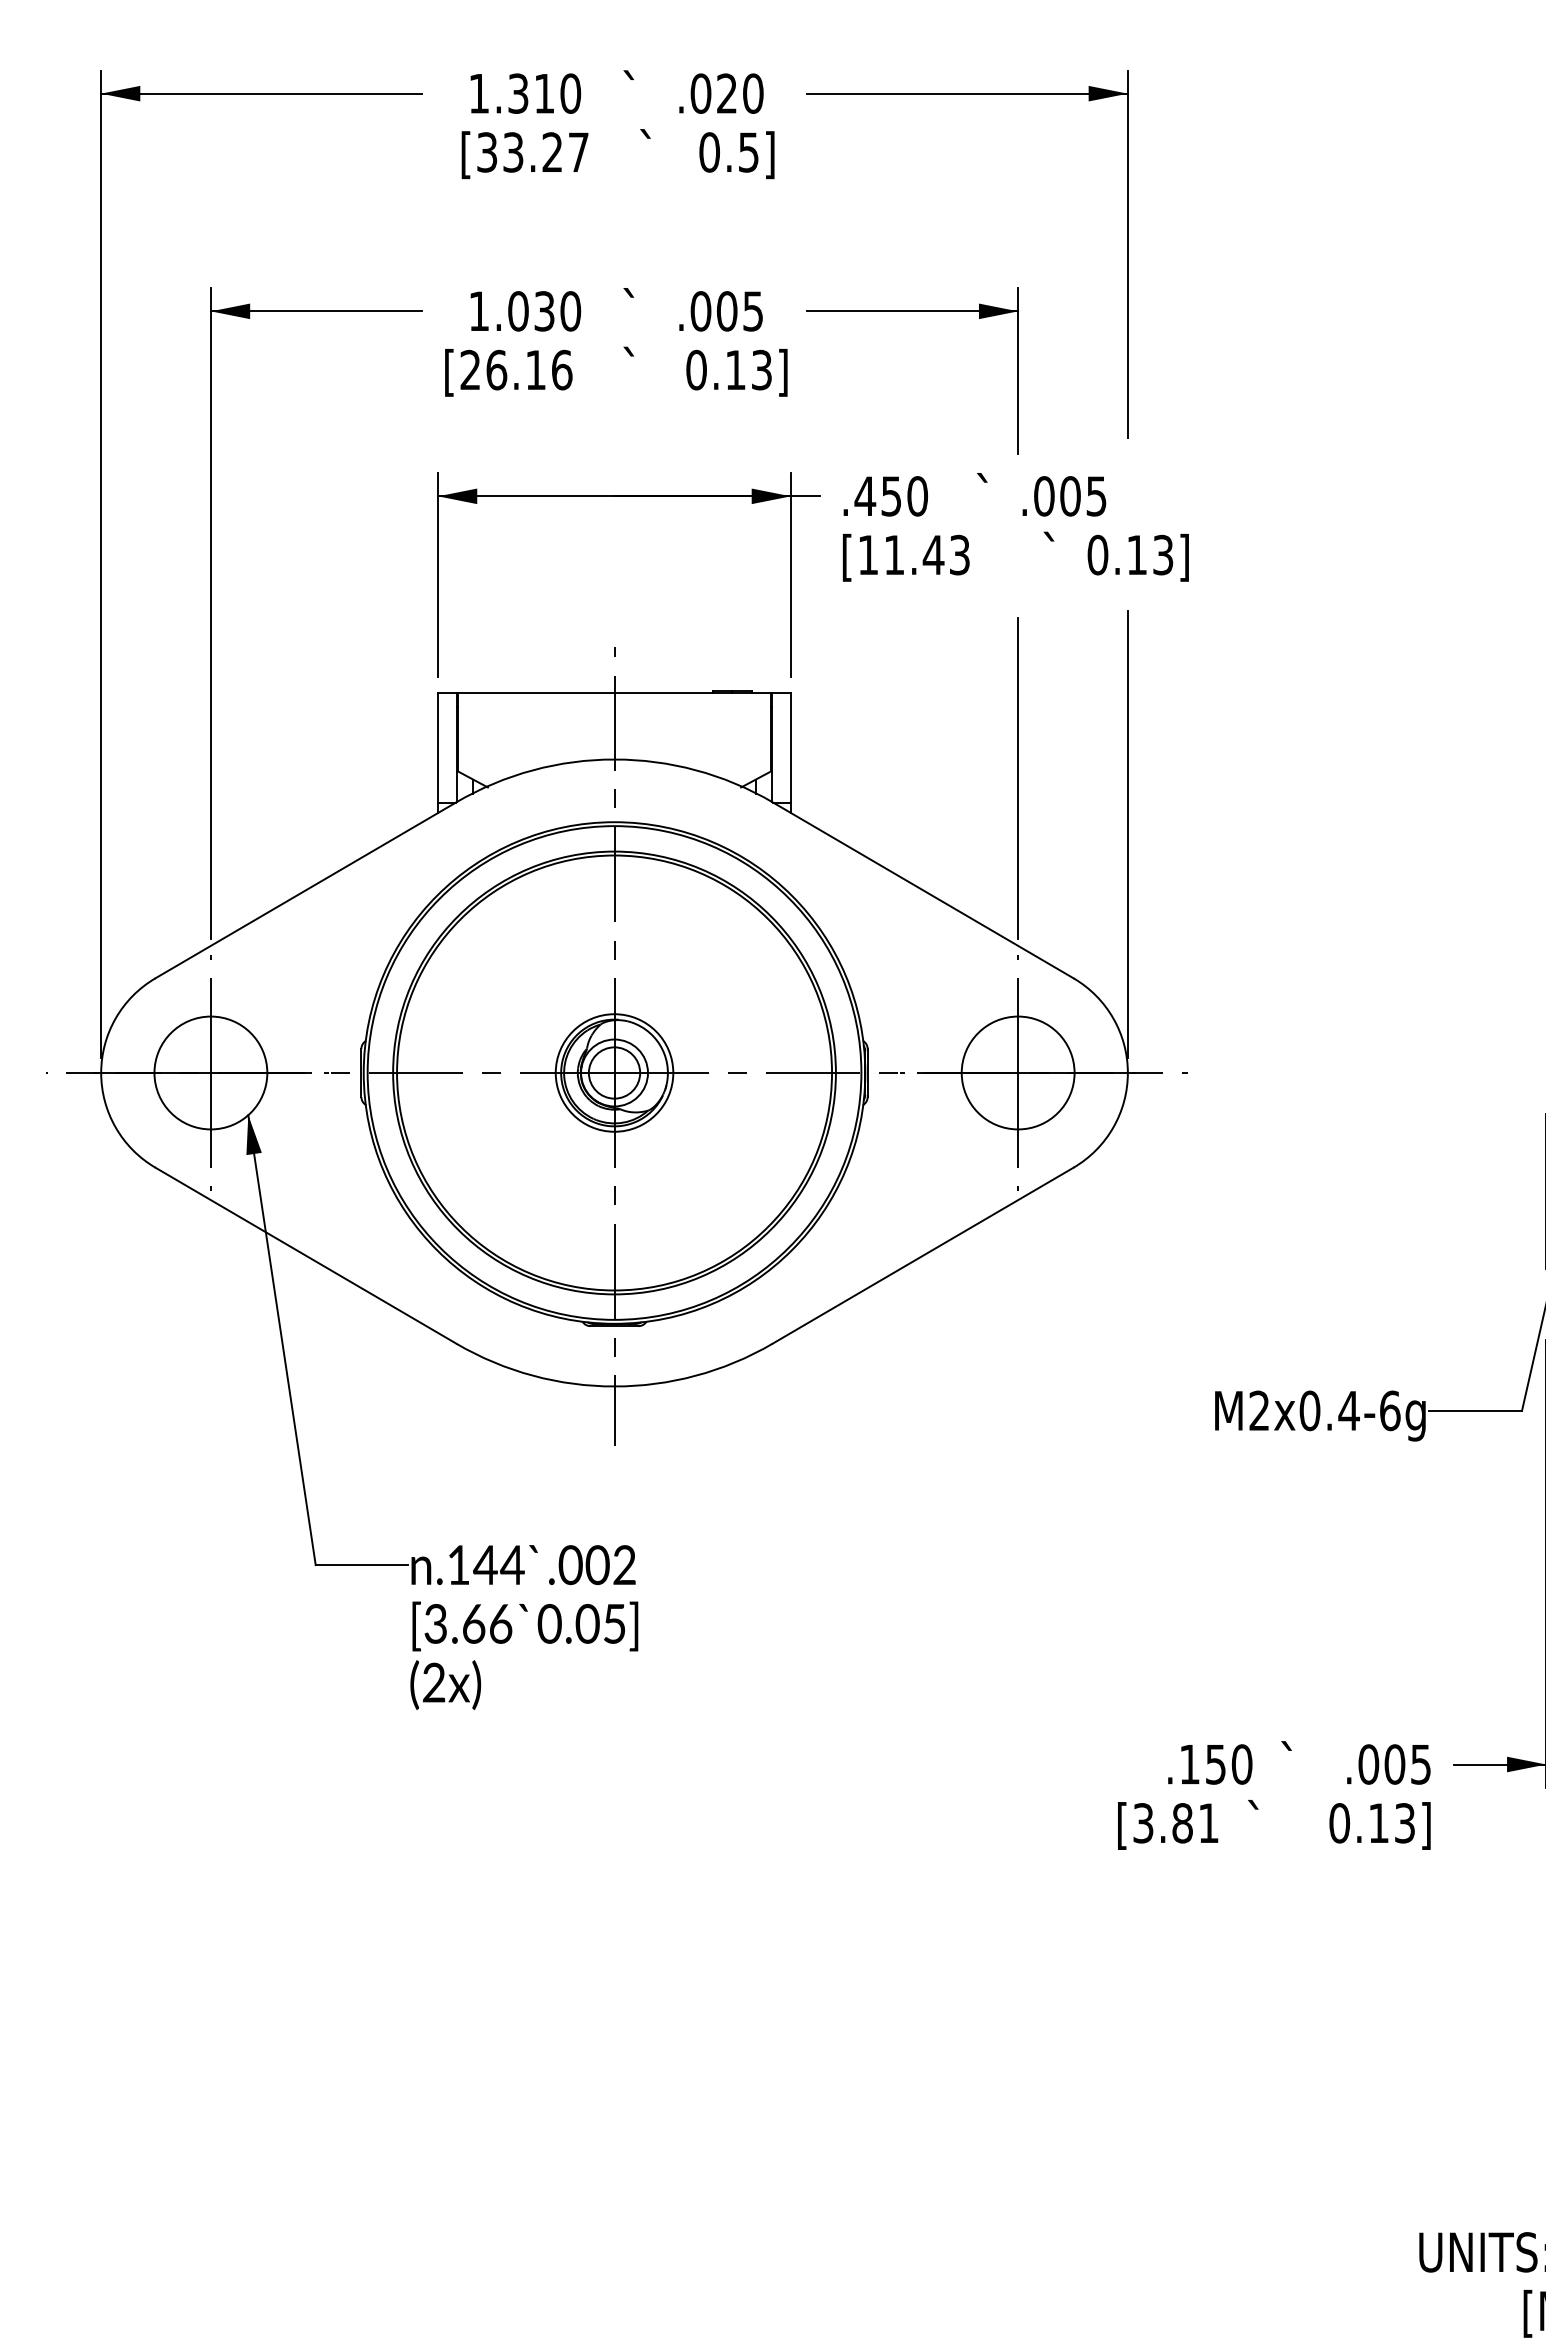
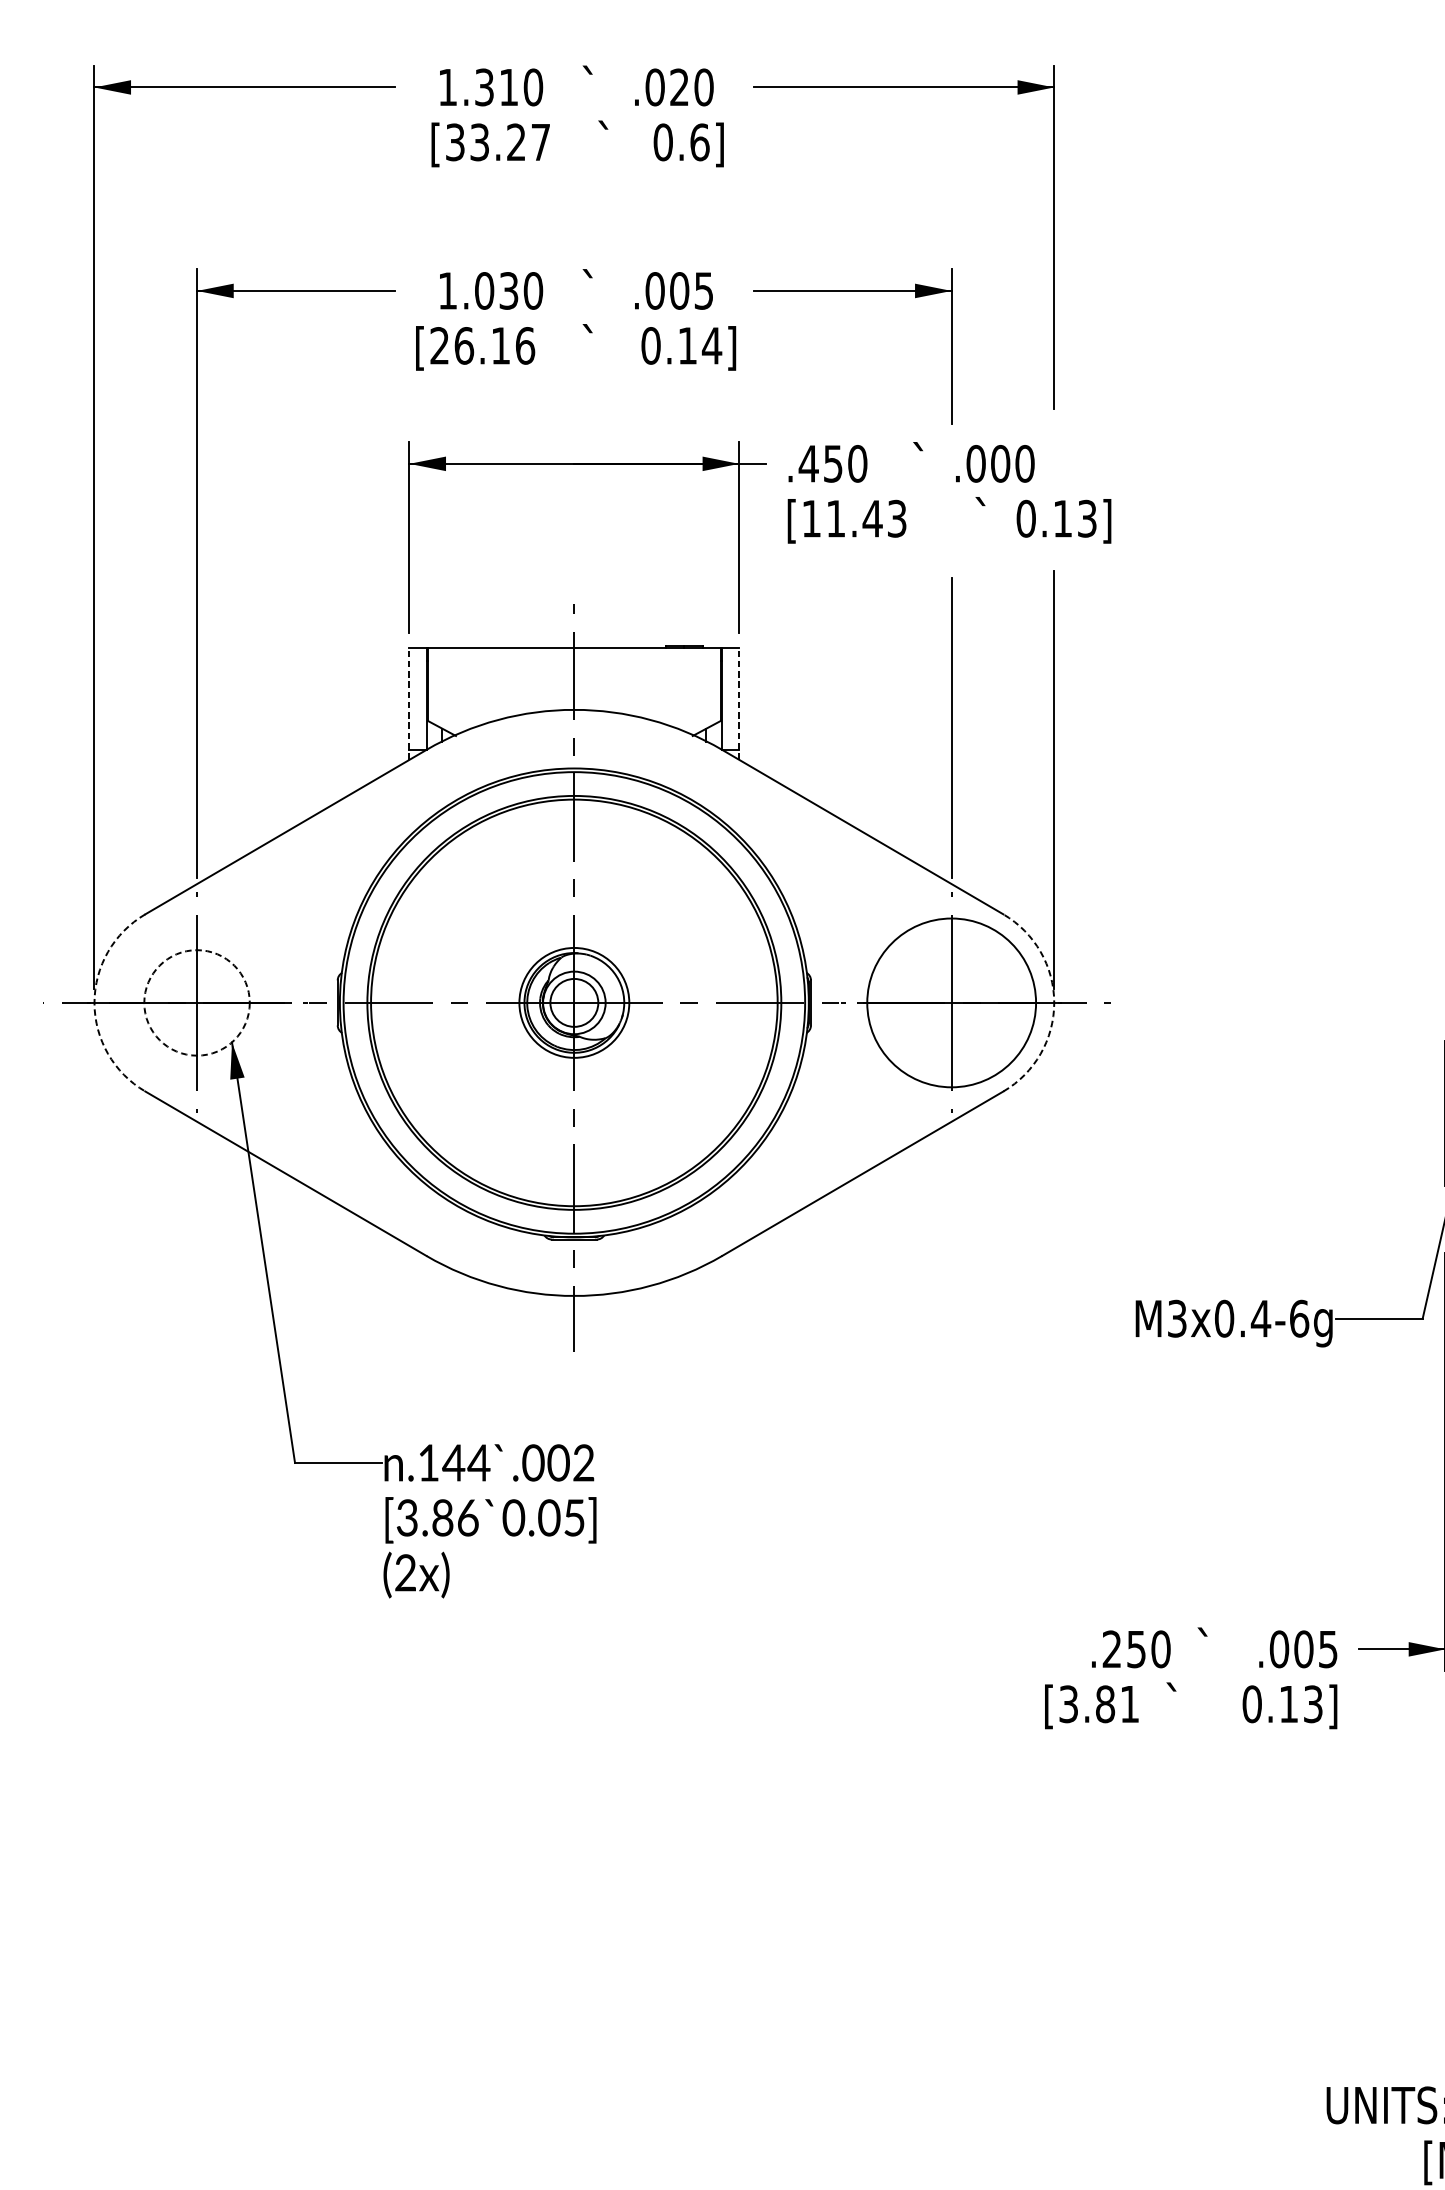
text: (748, 152) -> (699, 142), 0.5] -> 0.6]
text: (761, 369) -> (711, 345), 0.13] -> 0.14]
text: (1096, 496) -> (1024, 464), .005 -> .000
line: (438, 752) -> (409, 703), solid -> dashed
line: (790, 752) -> (738, 703), solid -> dashed
circle: (210, 1072) -> (196, 1002), solid -> dashed
circle: (1017, 1072) -> (951, 1002), size x1.6
arc: (101, 1073) -> (94, 1003), solid -> dashed
arc: (1127, 1073) -> (1053, 1003), solid -> dashed
text: (1259, 1410) -> (1177, 1318), M2x0.4-6g -> M3x0.4-6g
text: (473, 1623) -> (442, 1517), [3.66 -> [3.86
text: (1189, 1764) -> (1111, 1649), .150 -> .250

